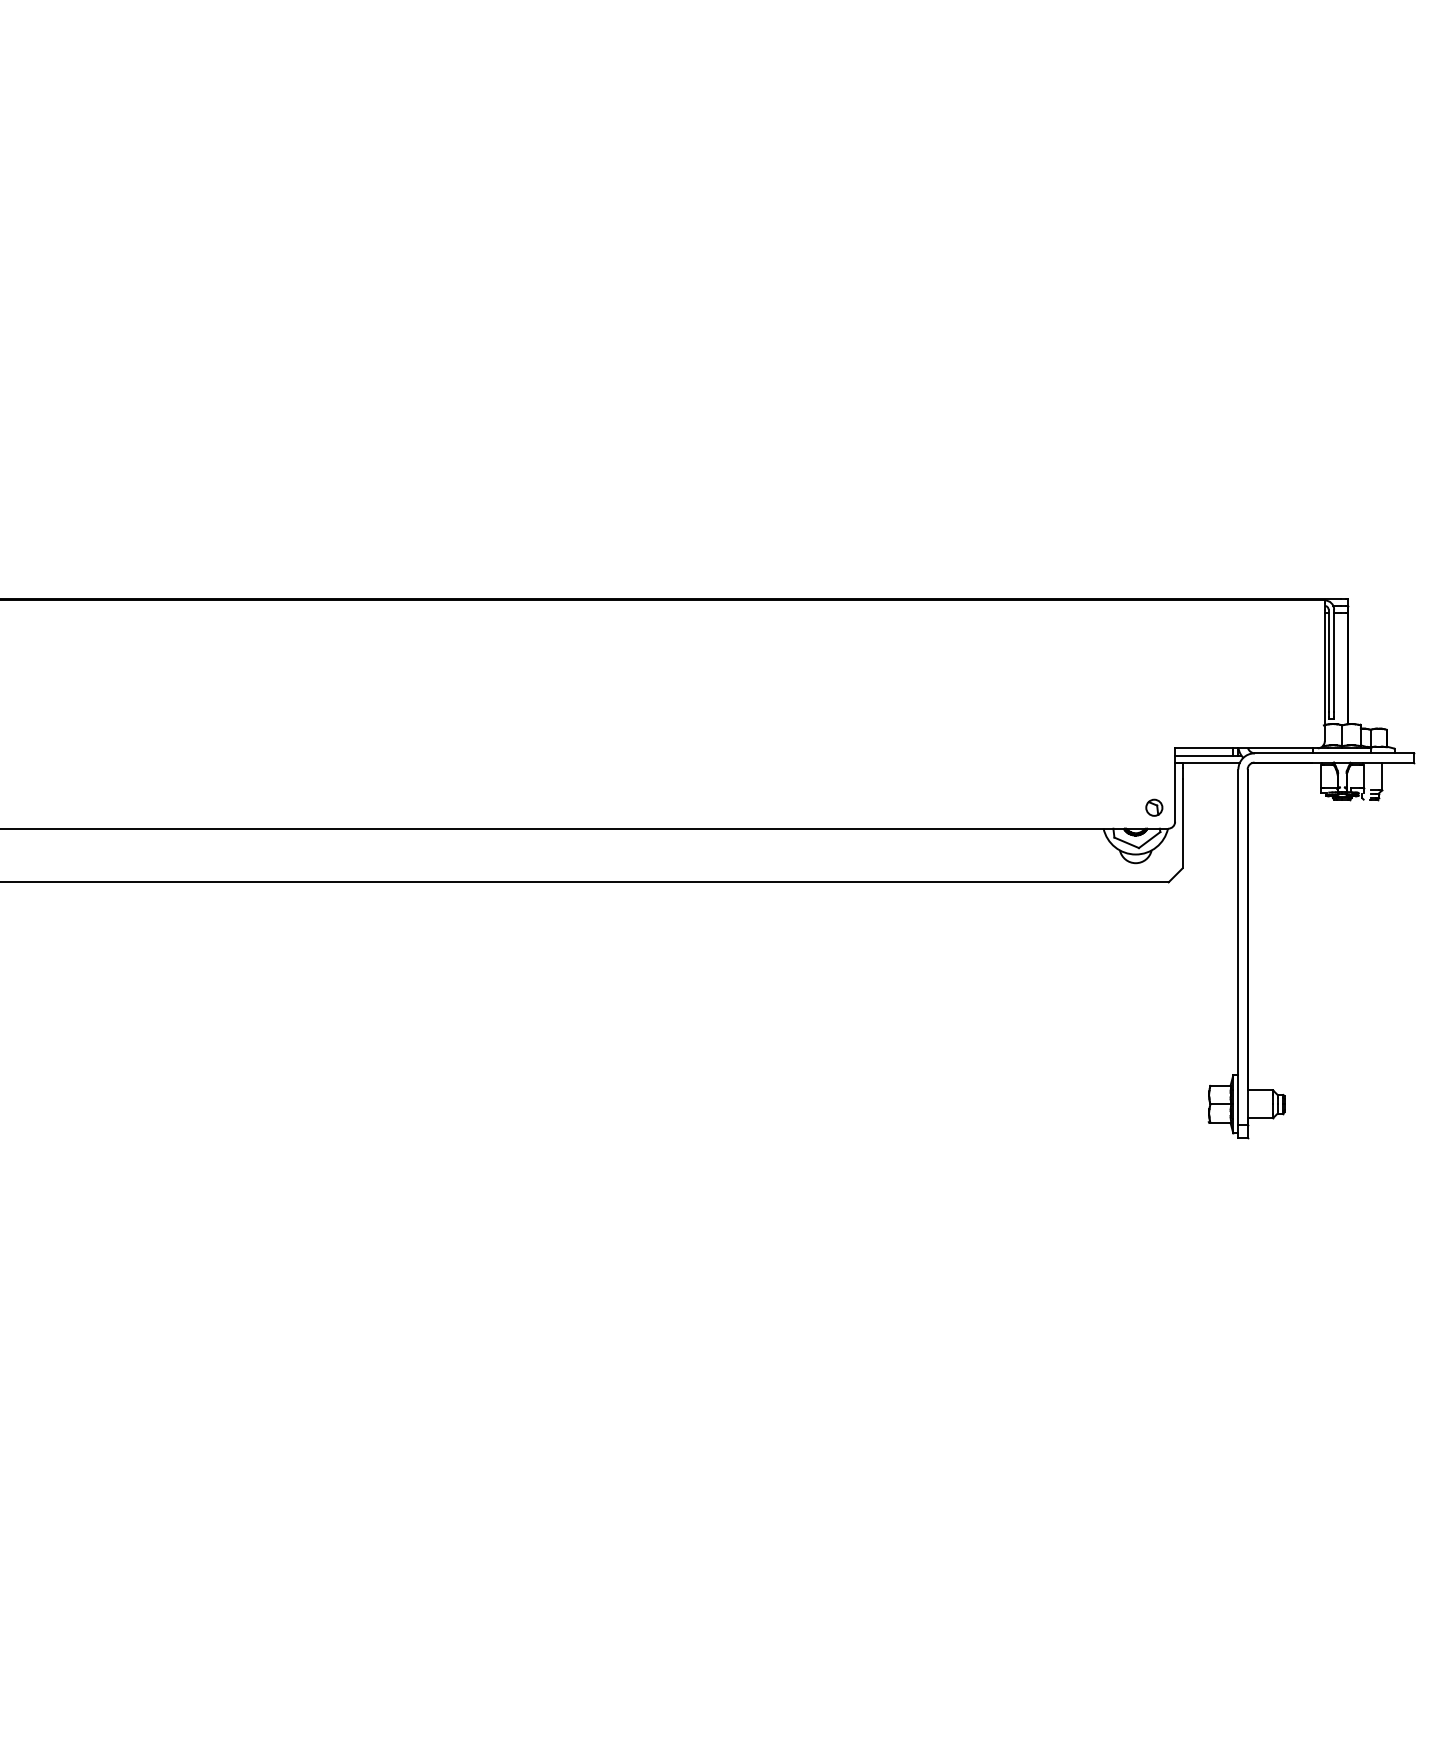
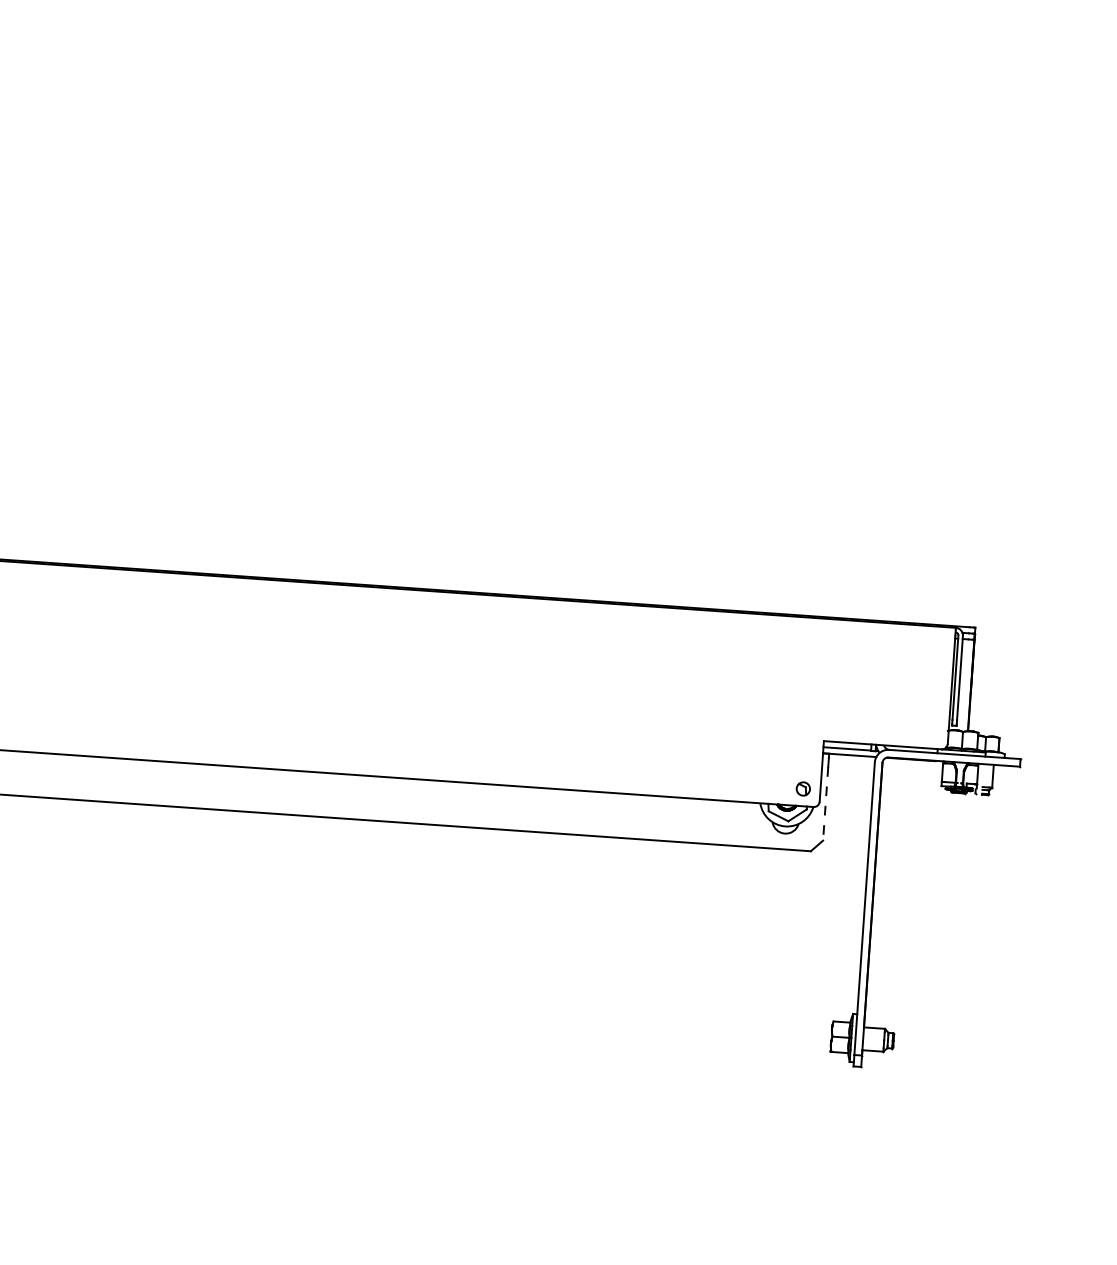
line: (1182, 823) -> (825, 803), solid -> dashed

